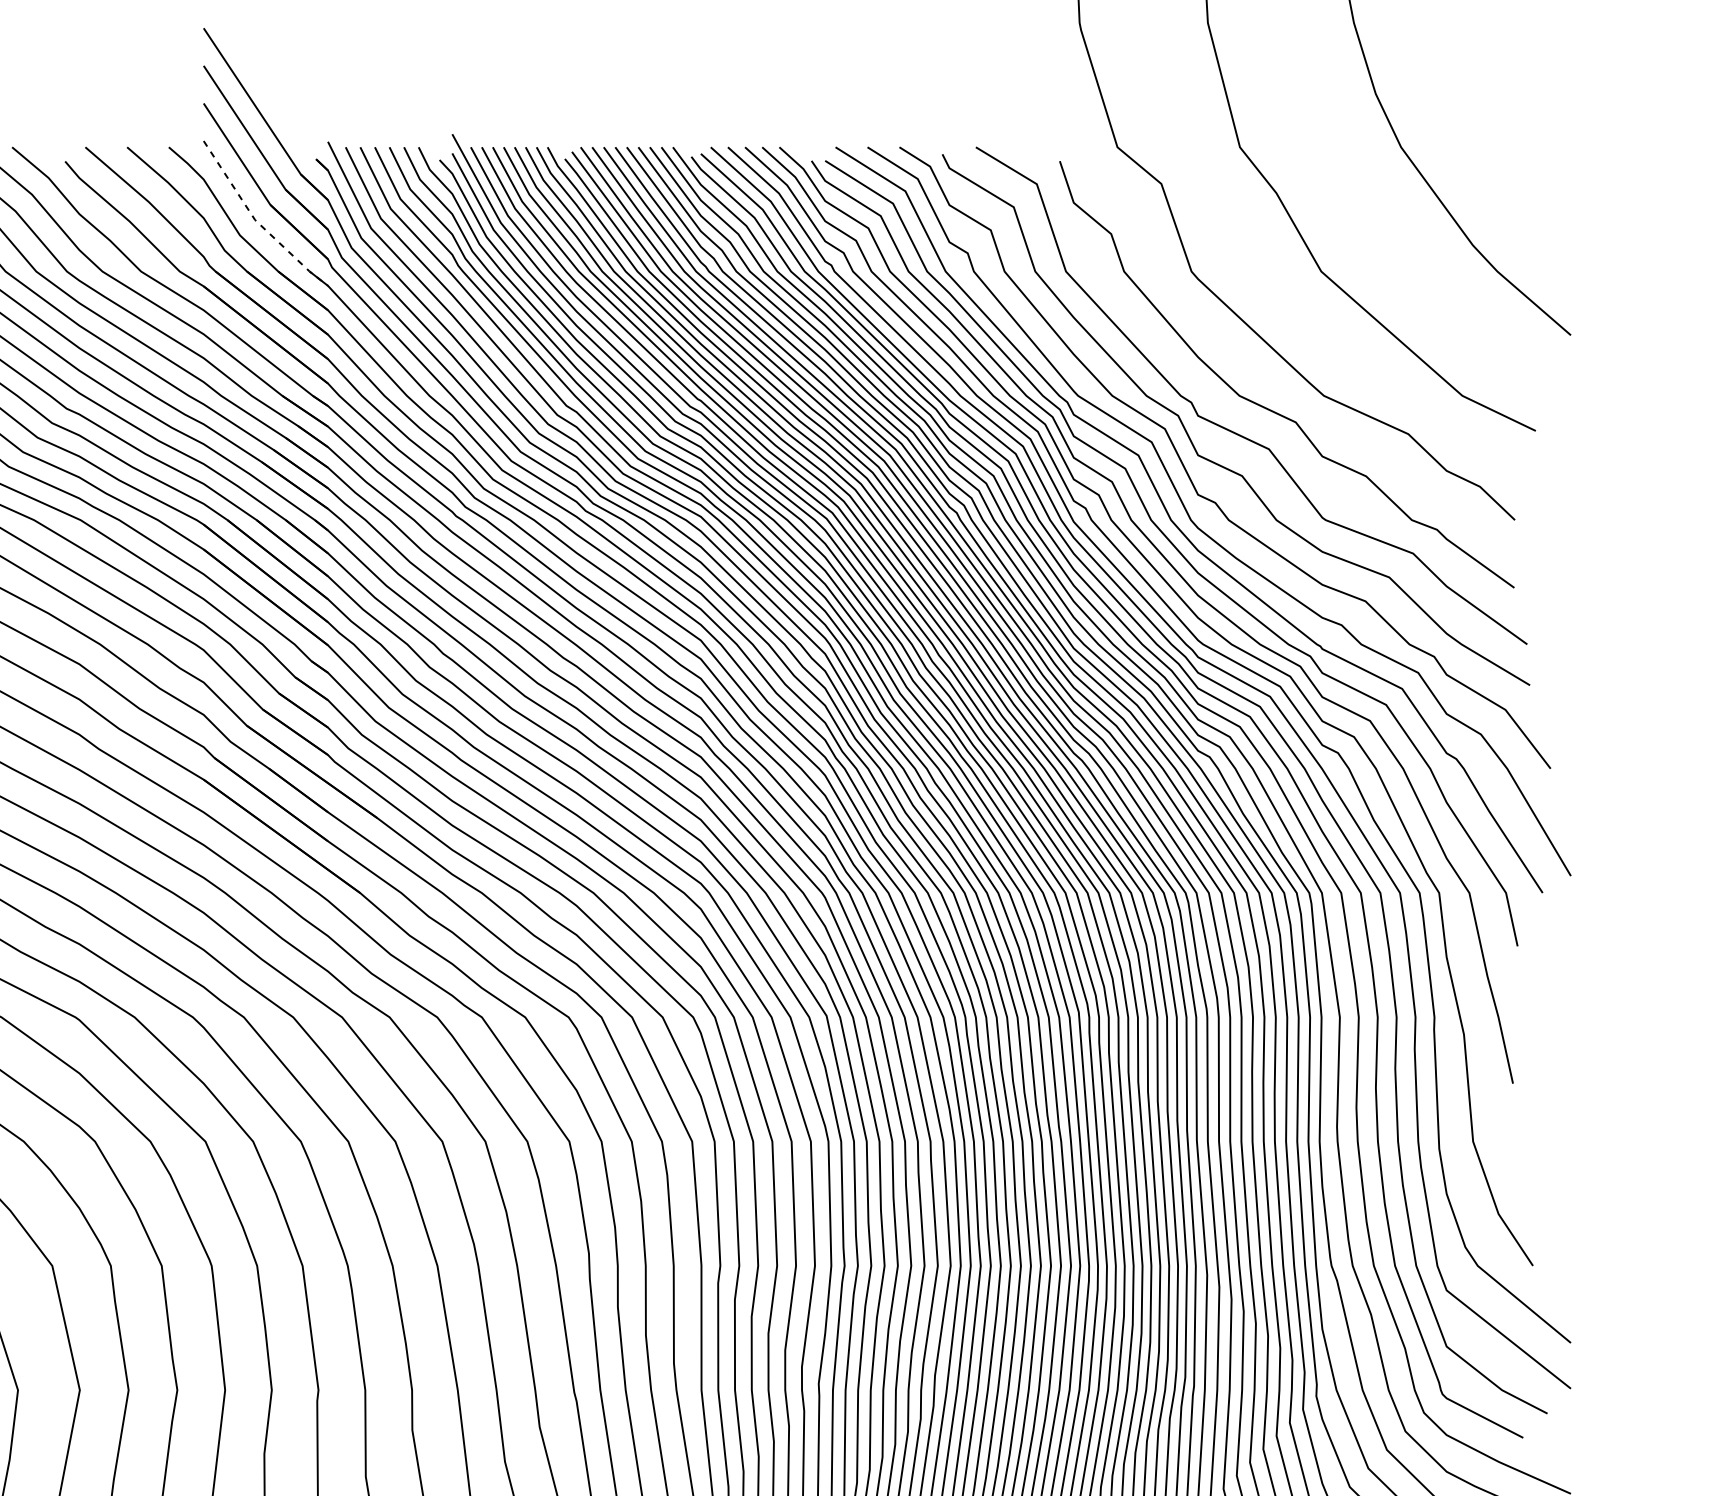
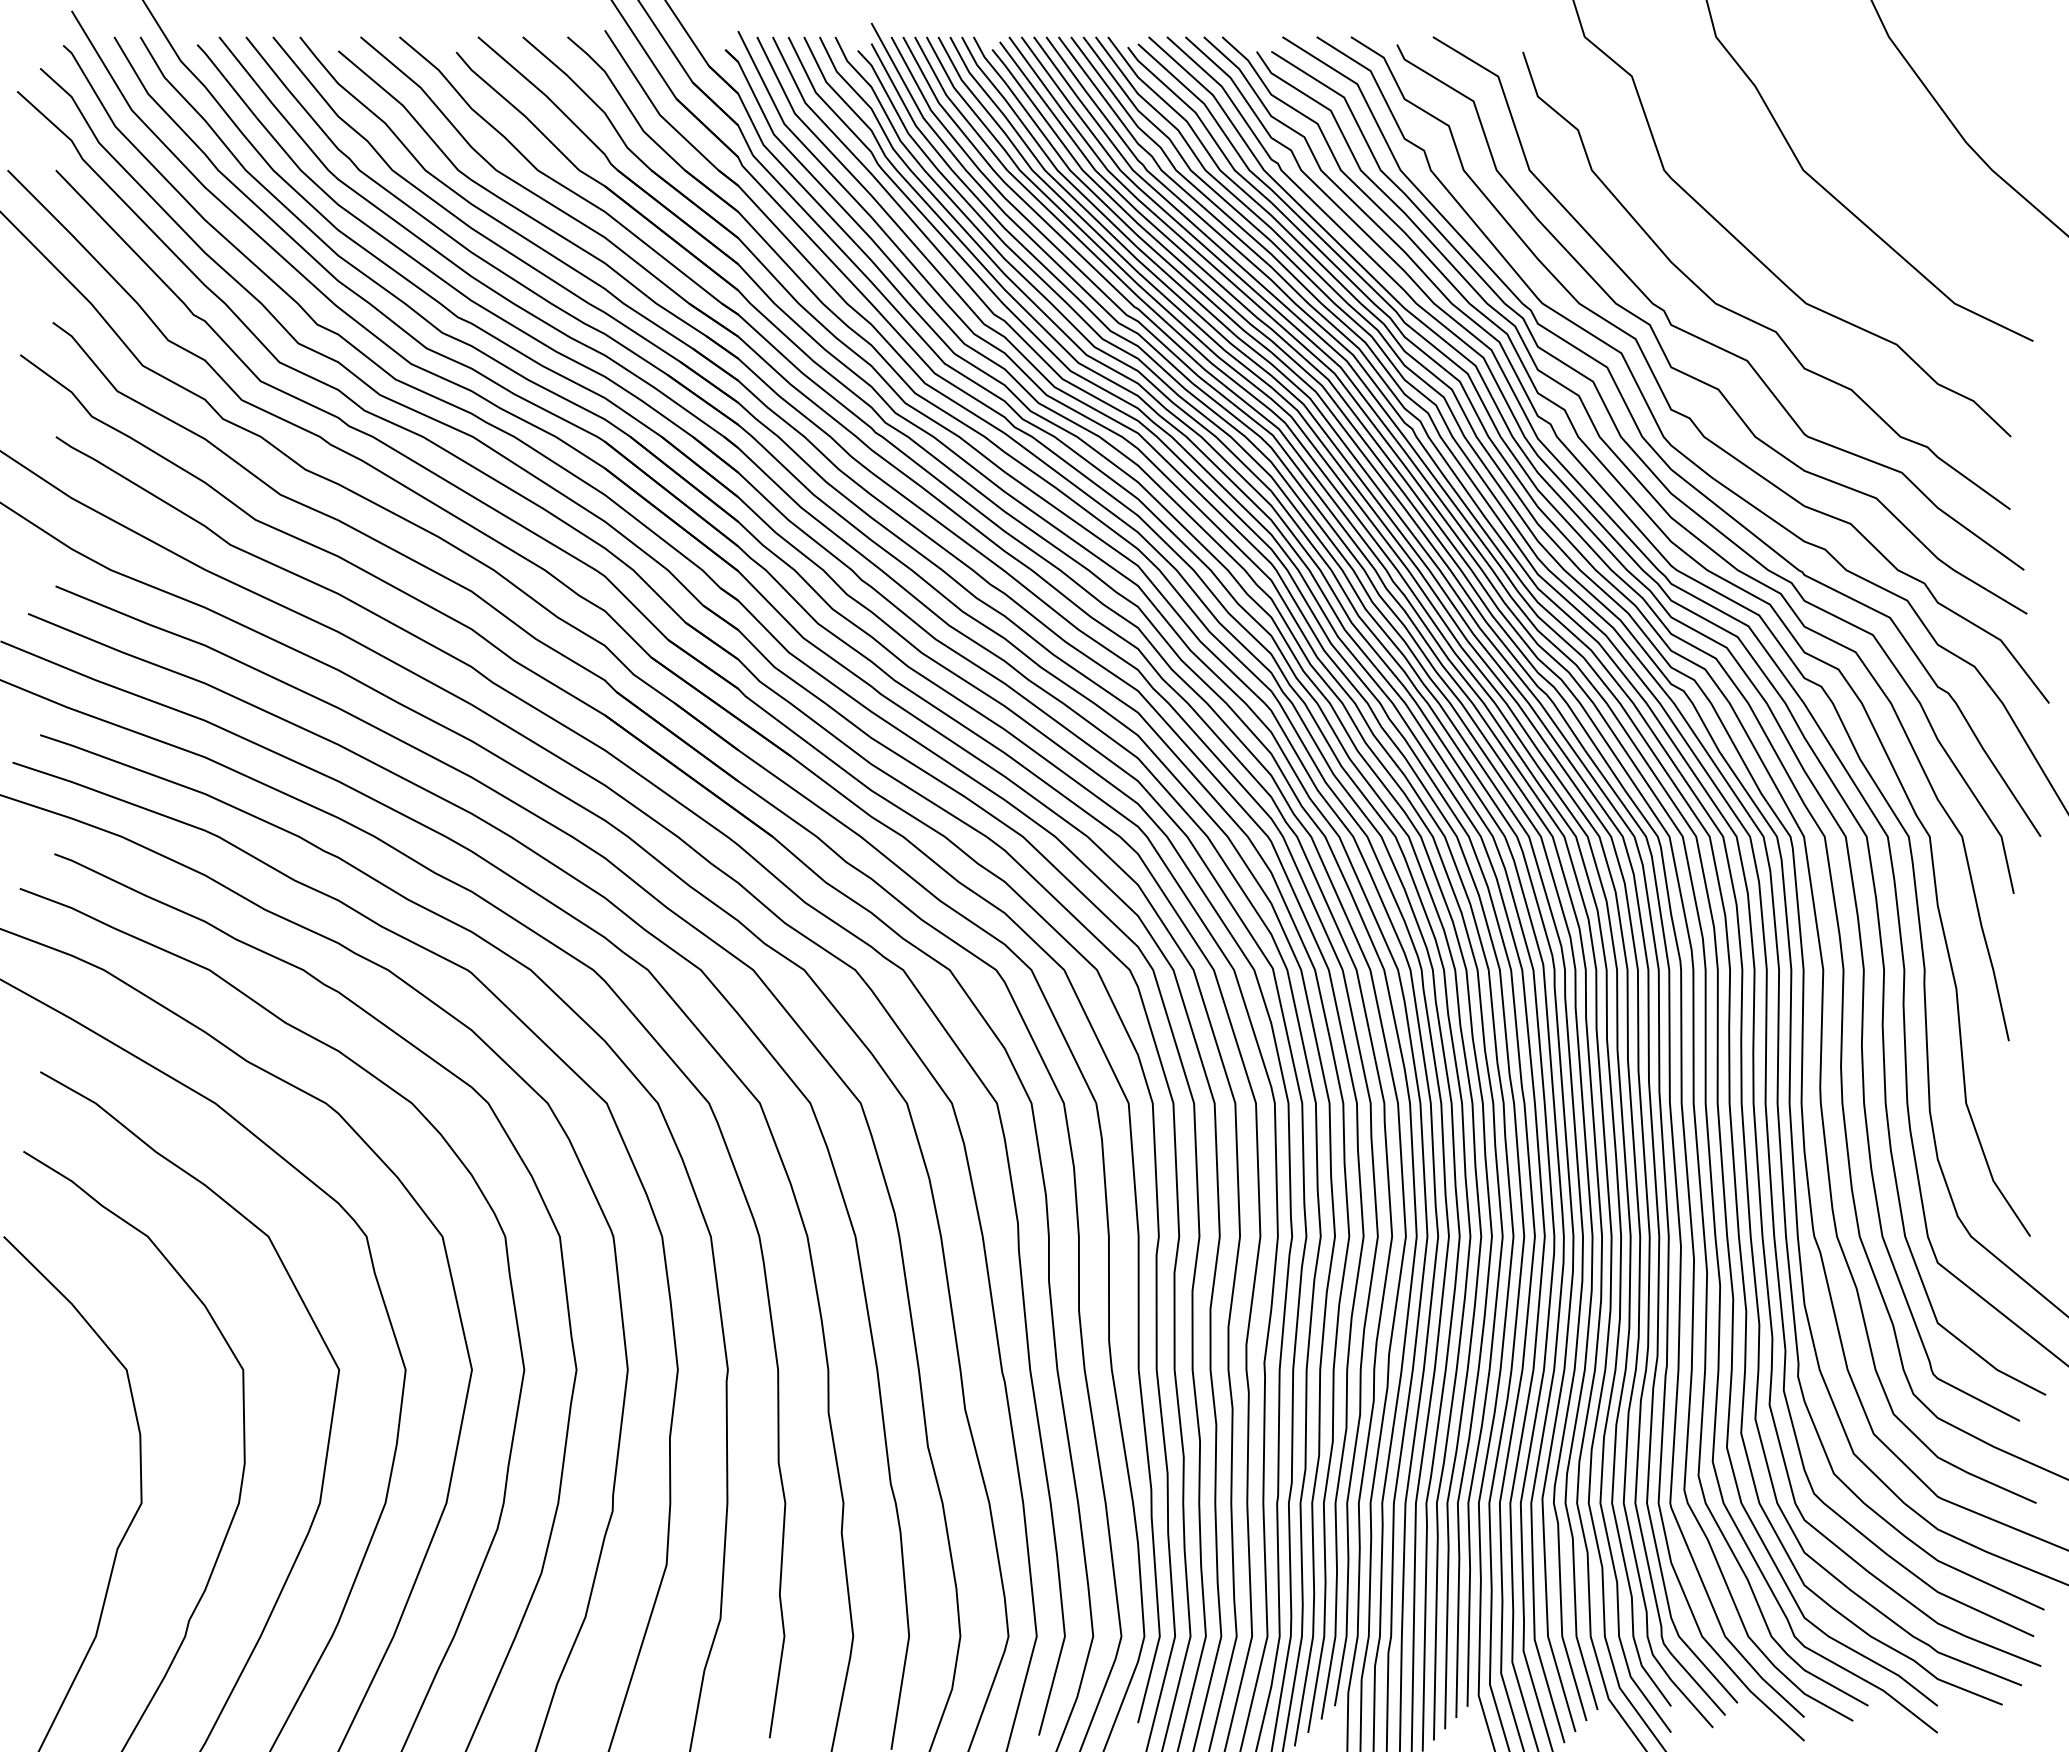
line: (256, 221) -> (661, 116), dashed -> solid

